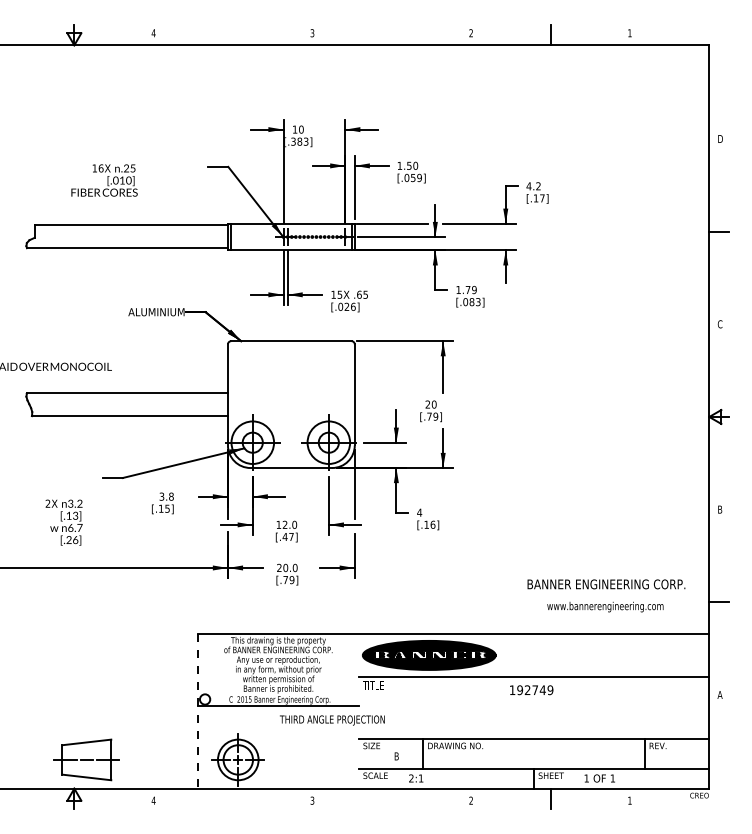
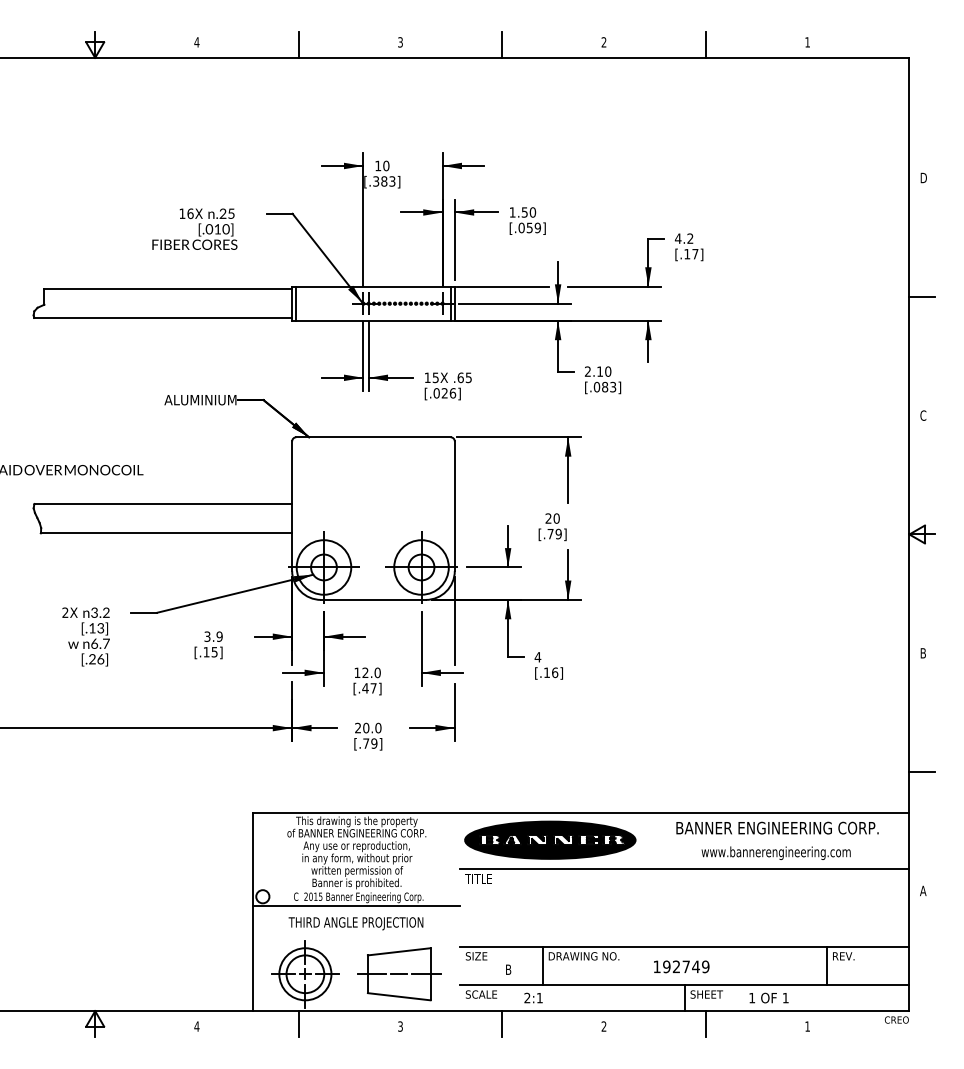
line: (232, 34) -> (298, 44), added
line: (391, 34) -> (502, 44), added
text: (104, 179) -> (194, 228), moved
text: (466, 289) -> (597, 371), 1.79 -> 2.10
text: (171, 496) -> (219, 636), 3.8 -> 3.9
text: (63, 522) -> (85, 636), moved
text: (606, 583) -> (777, 827), moved
text: (604, 606) -> (775, 852), moved
text: (531, 689) -> (681, 966), moved
line: (197, 711) -> (253, 912), dashed -> solid
text: (331, 720) -> (355, 923), moved
part: (87, 760) -> (399, 974), moved
line: (232, 798) -> (298, 1023), added
line: (391, 798) -> (502, 1023), added

